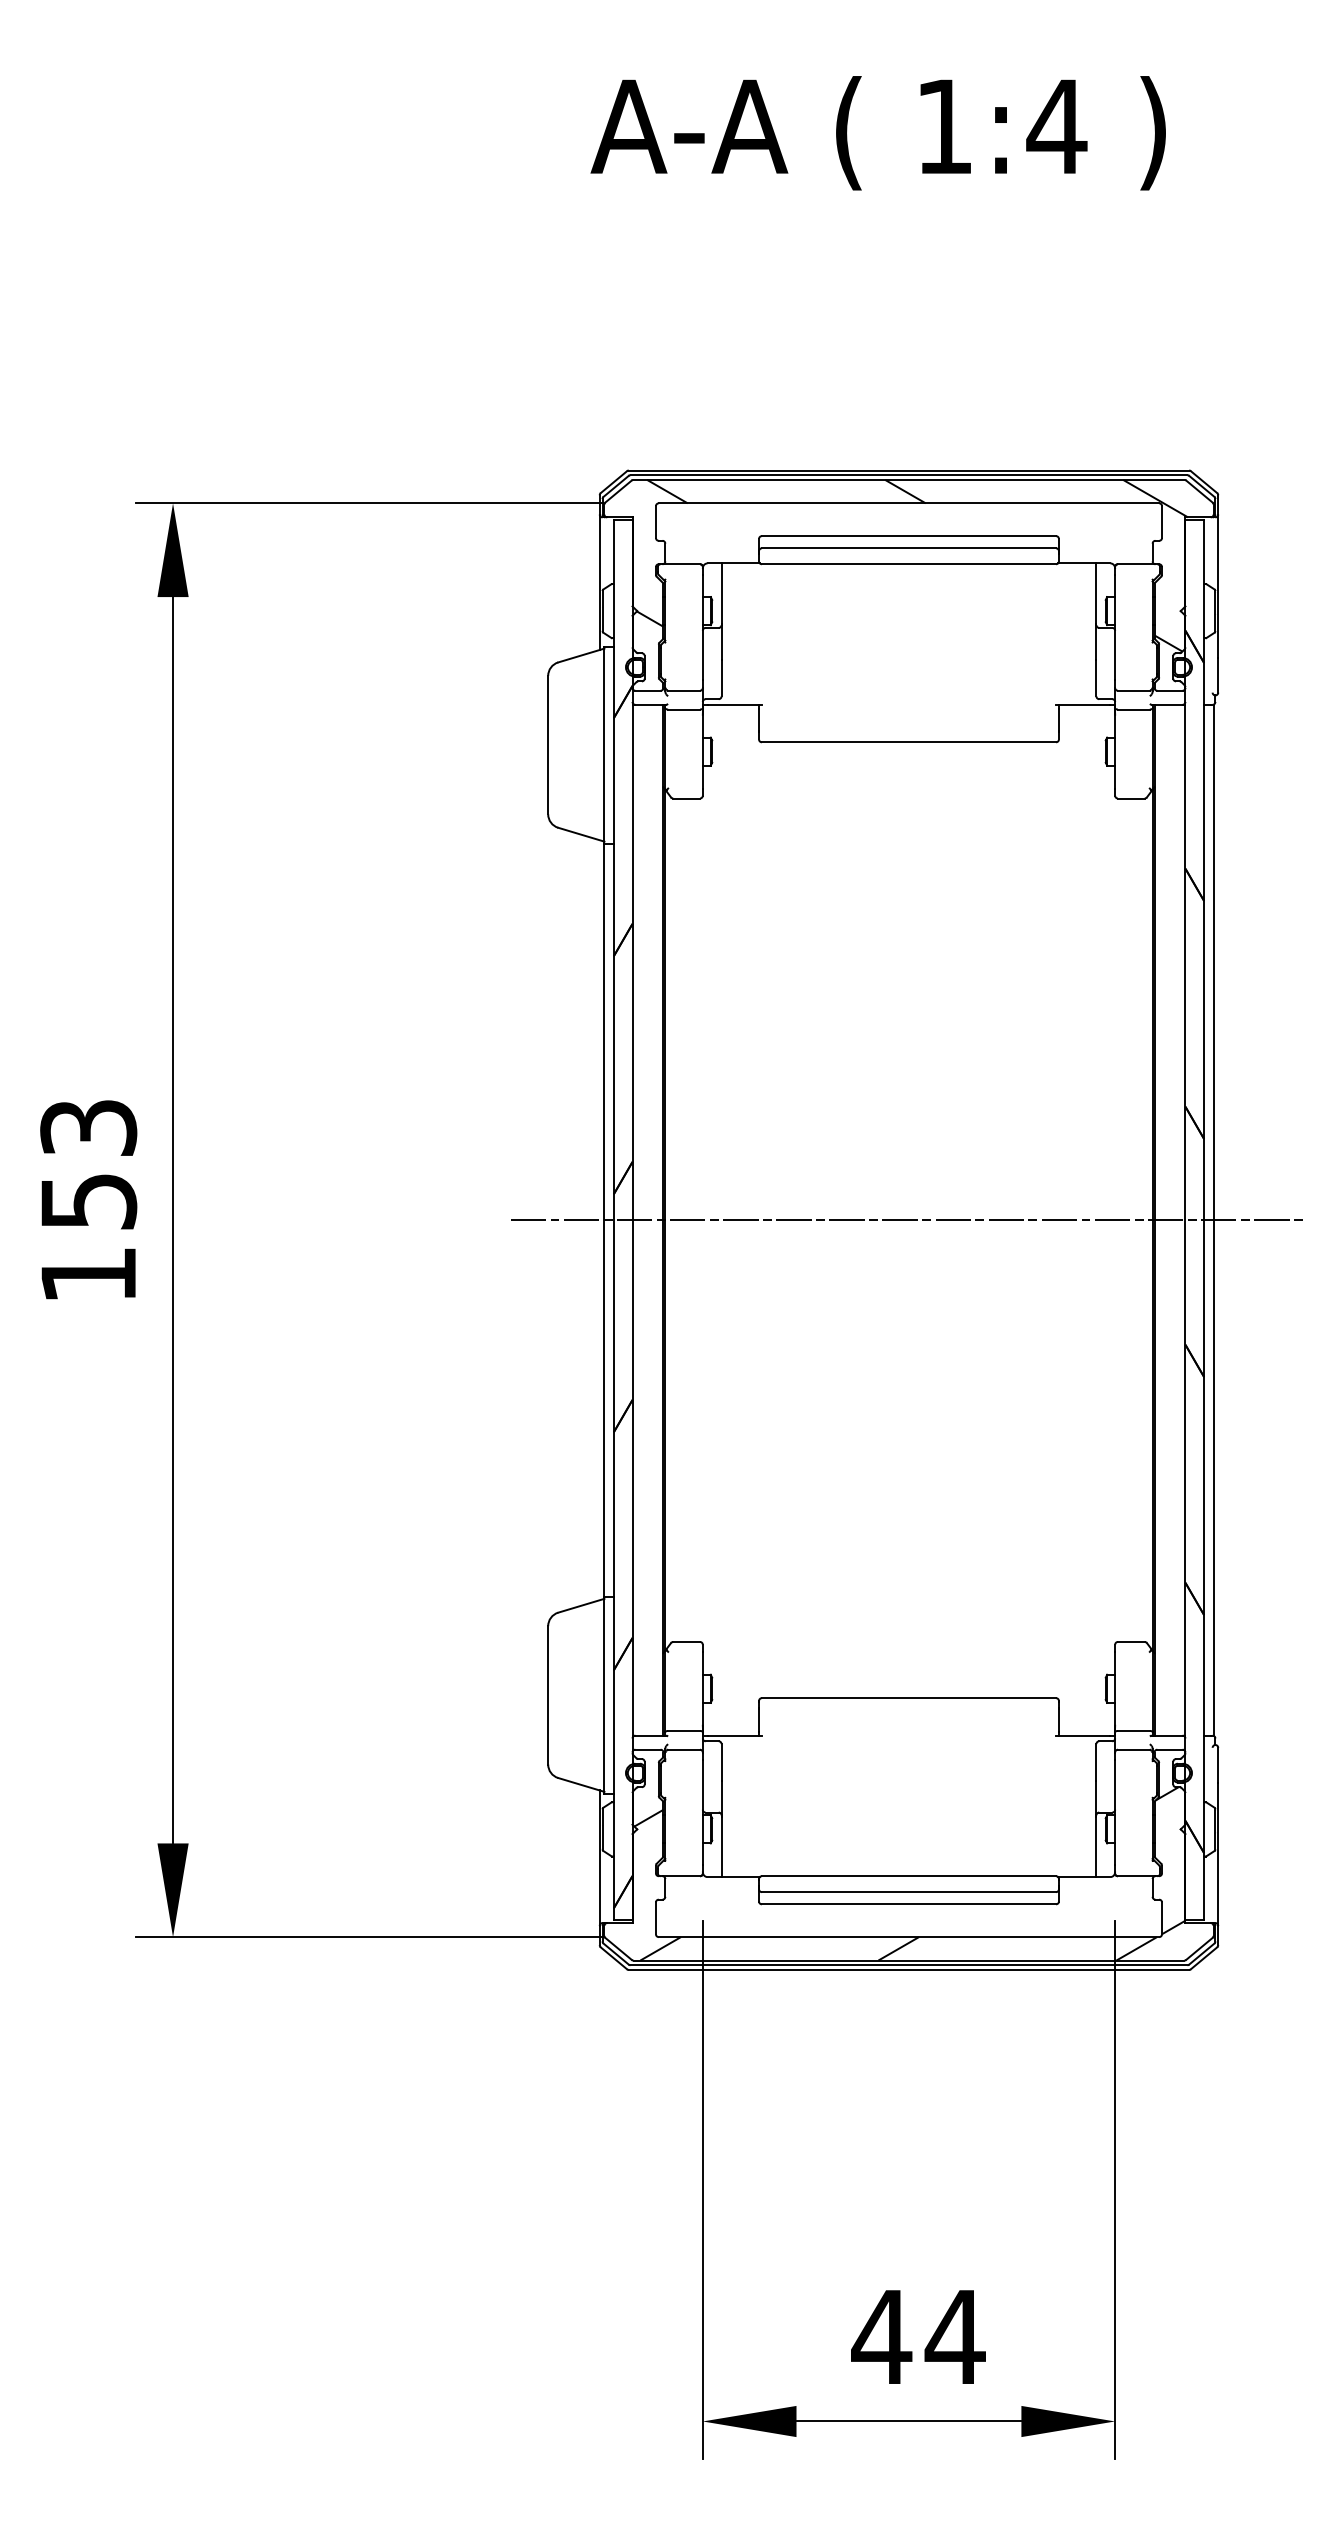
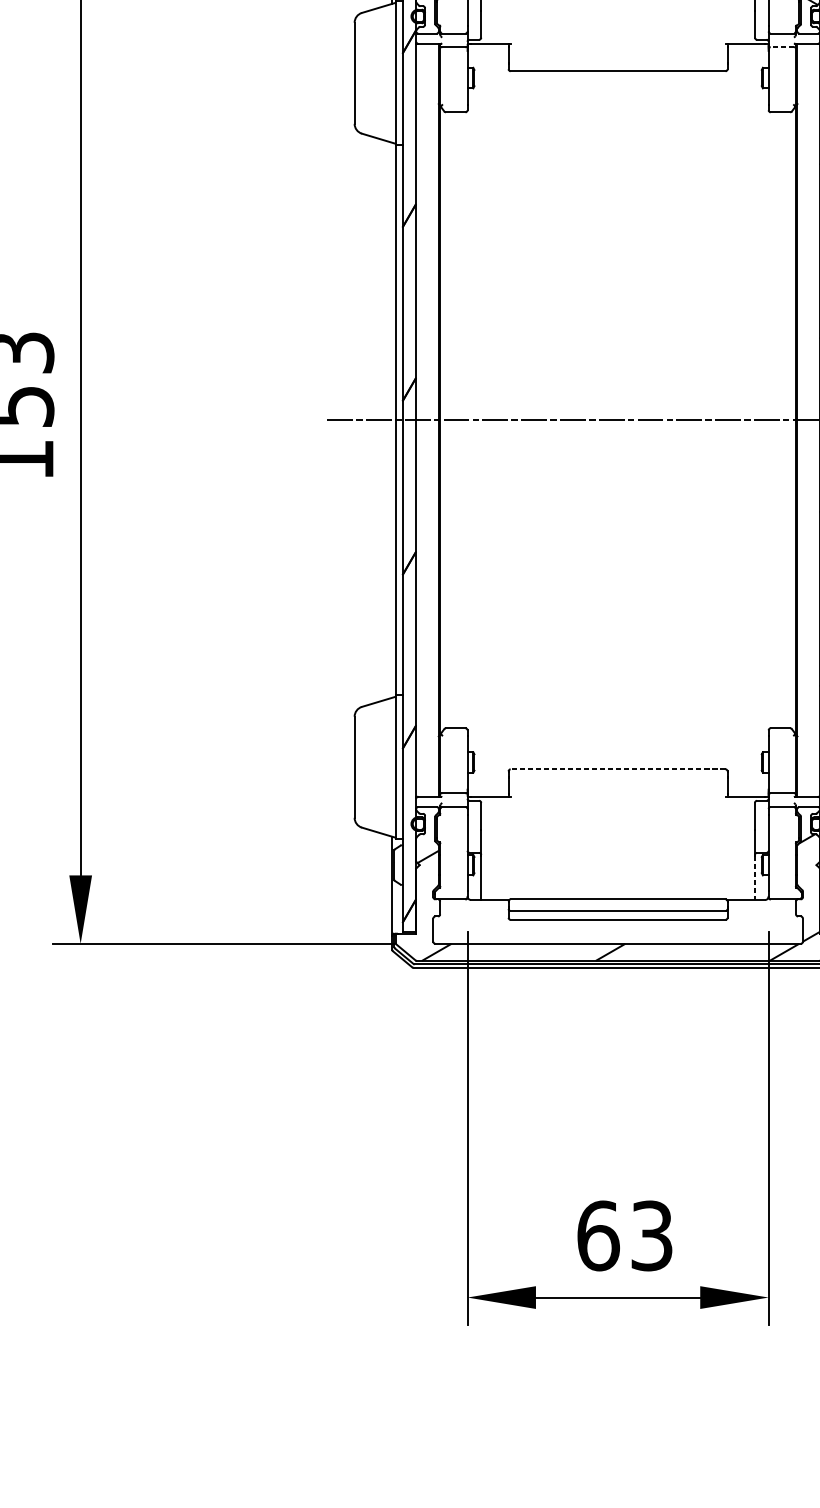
line: (1133, 709) -> (782, 47), solid -> dashed
line: (908, 1698) -> (617, 769), solid -> dashed
line: (1096, 1847) -> (755, 878), solid -> dashed
text: (918, 2336) -> (625, 1235), 44 -> 63

